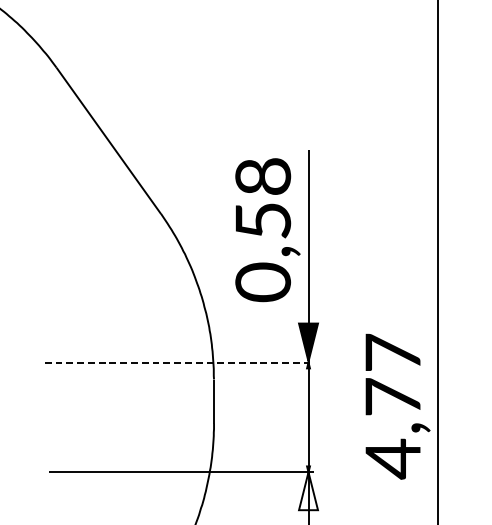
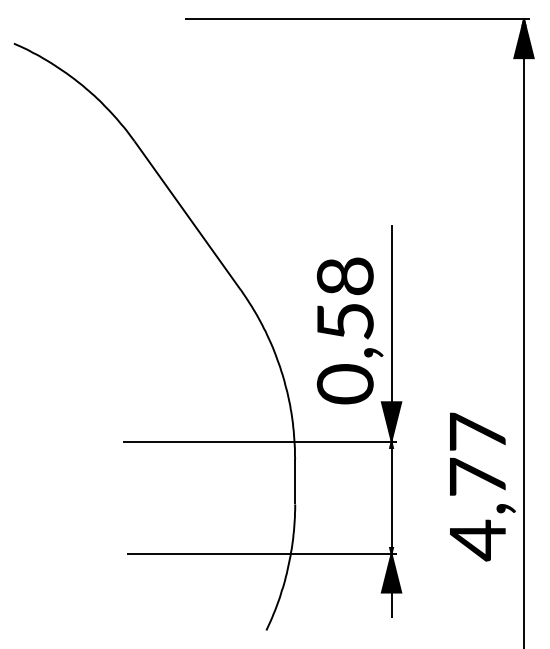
text: (267, 229) -> (349, 330), moved
line: (180, 363) -> (260, 442), dashed -> solid
fill: (308, 490) -> (391, 572), added

